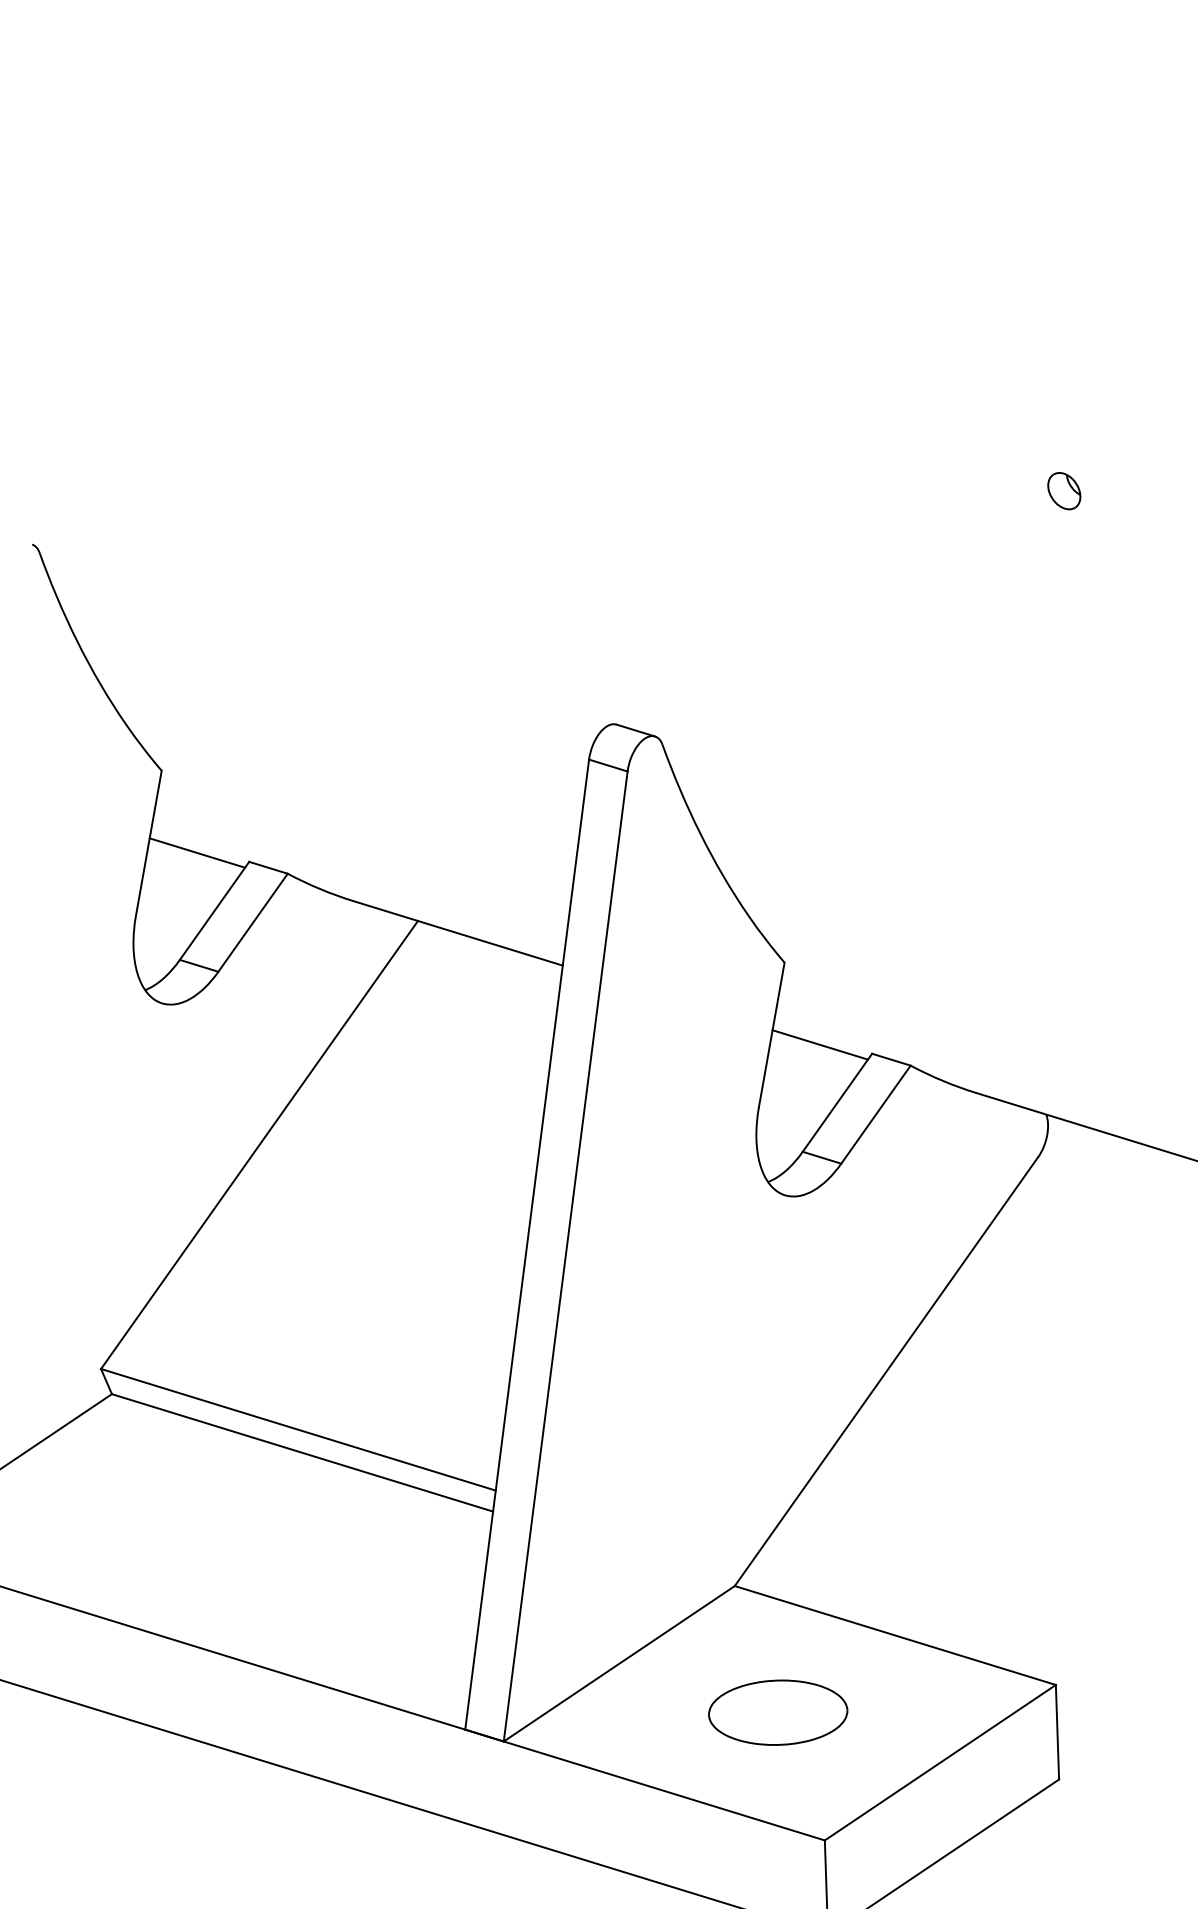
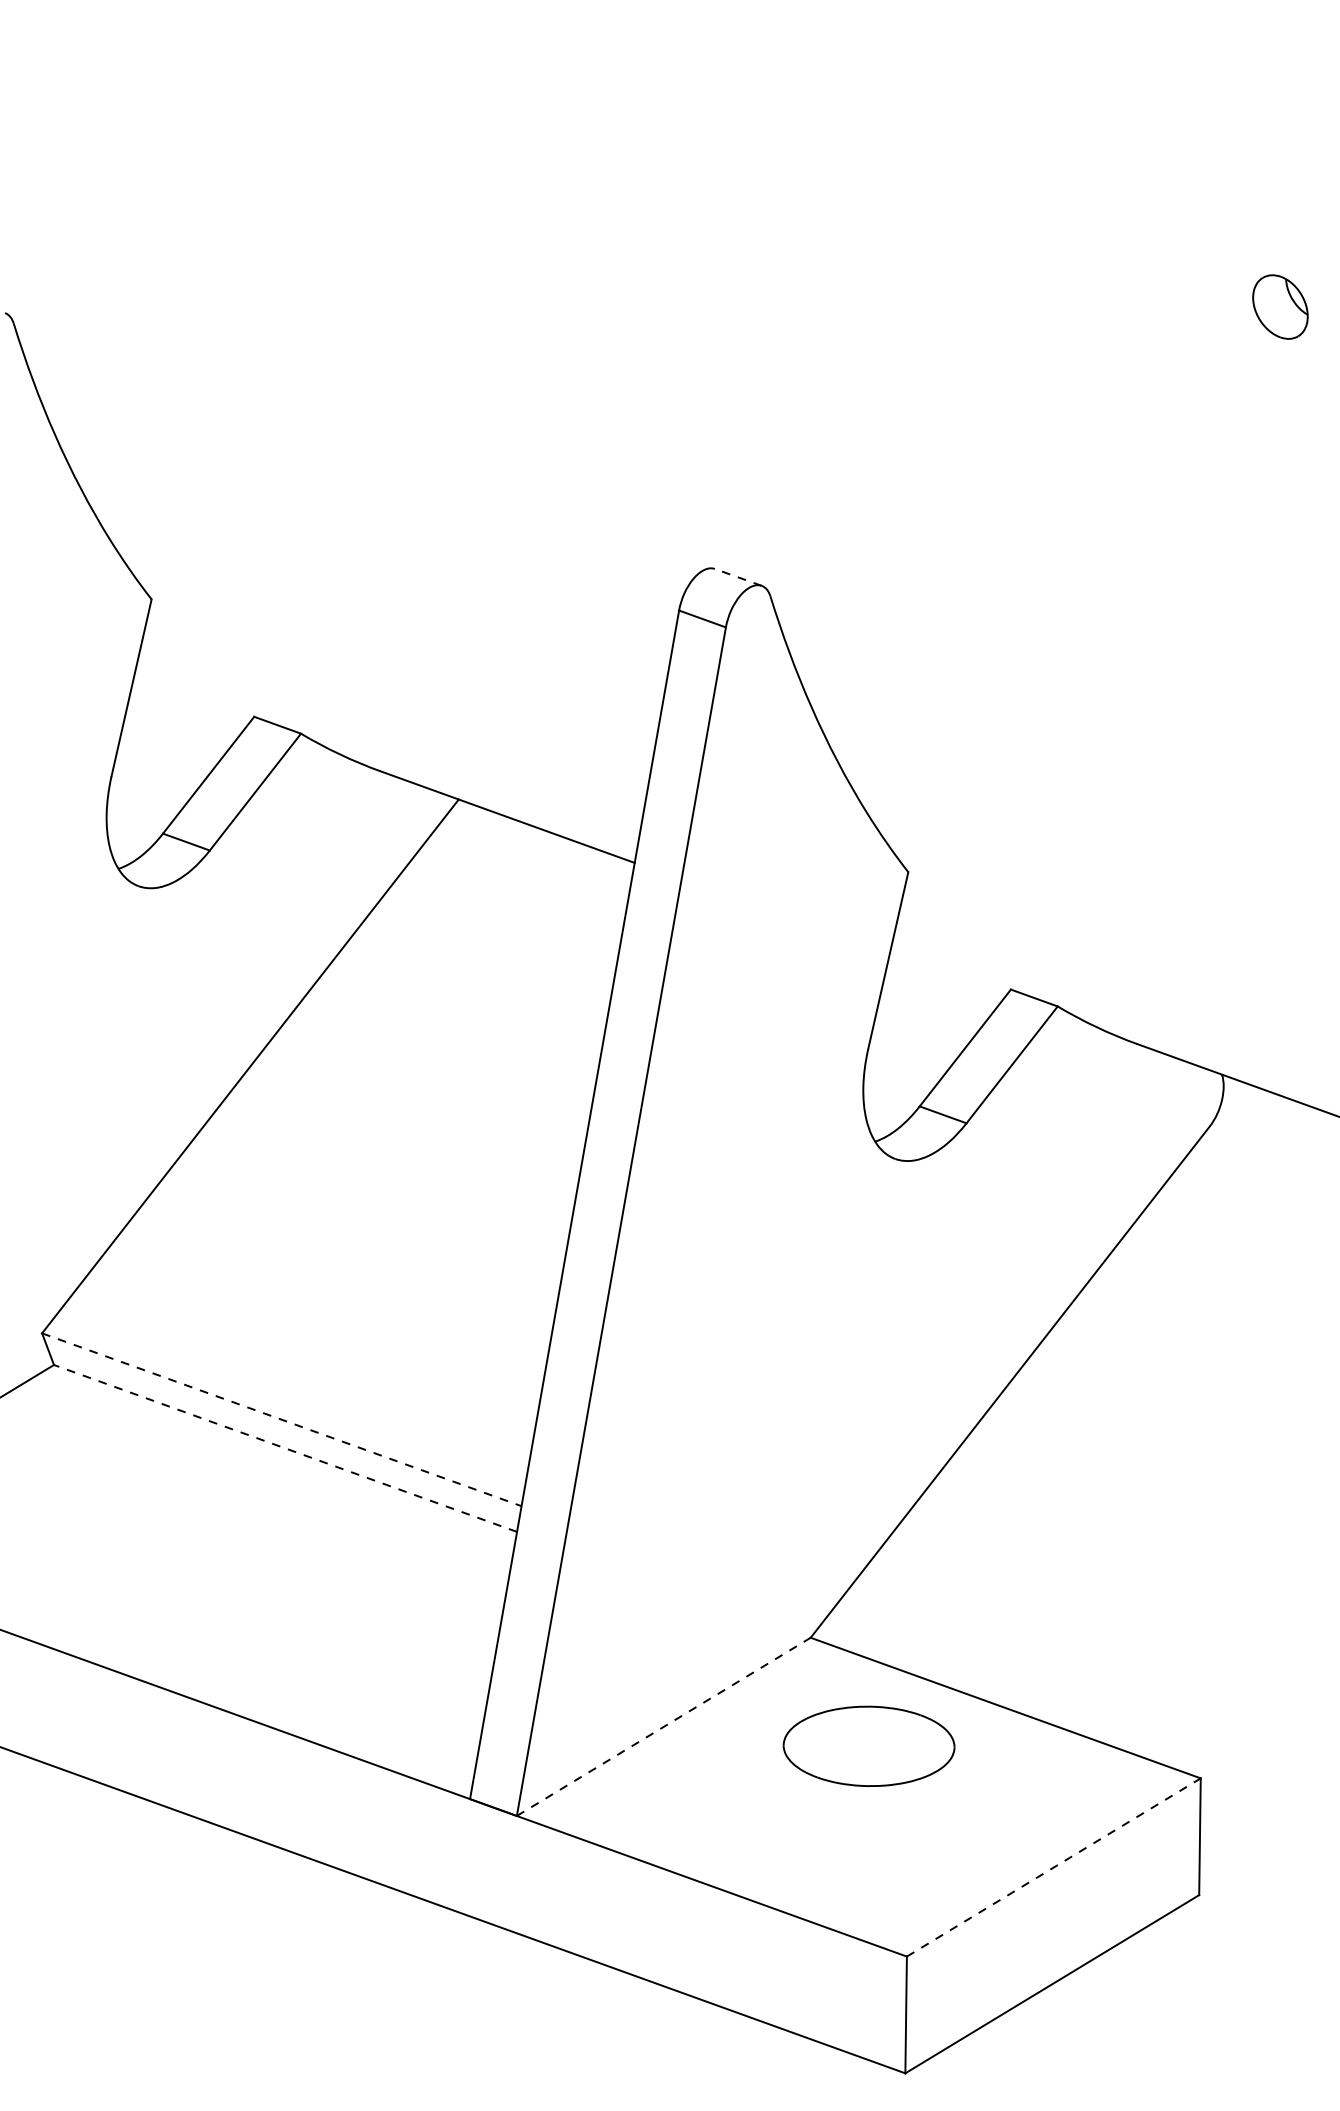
part: (1064, 491) -> (1280, 307), size x1.4
line: (635, 730) -> (738, 577), solid -> dashed
line: (197, 852) -> (190, 702), removed
line: (819, 1044) -> (946, 975), removed
line: (298, 1429) -> (281, 1419), solid -> dashed
line: (302, 1452) -> (285, 1448), solid -> dashed
line: (619, 1663) -> (664, 1726), solid -> dashed
part: (778, 1712) -> (869, 1746), moved
line: (940, 1762) -> (1054, 1867), solid -> dashed

